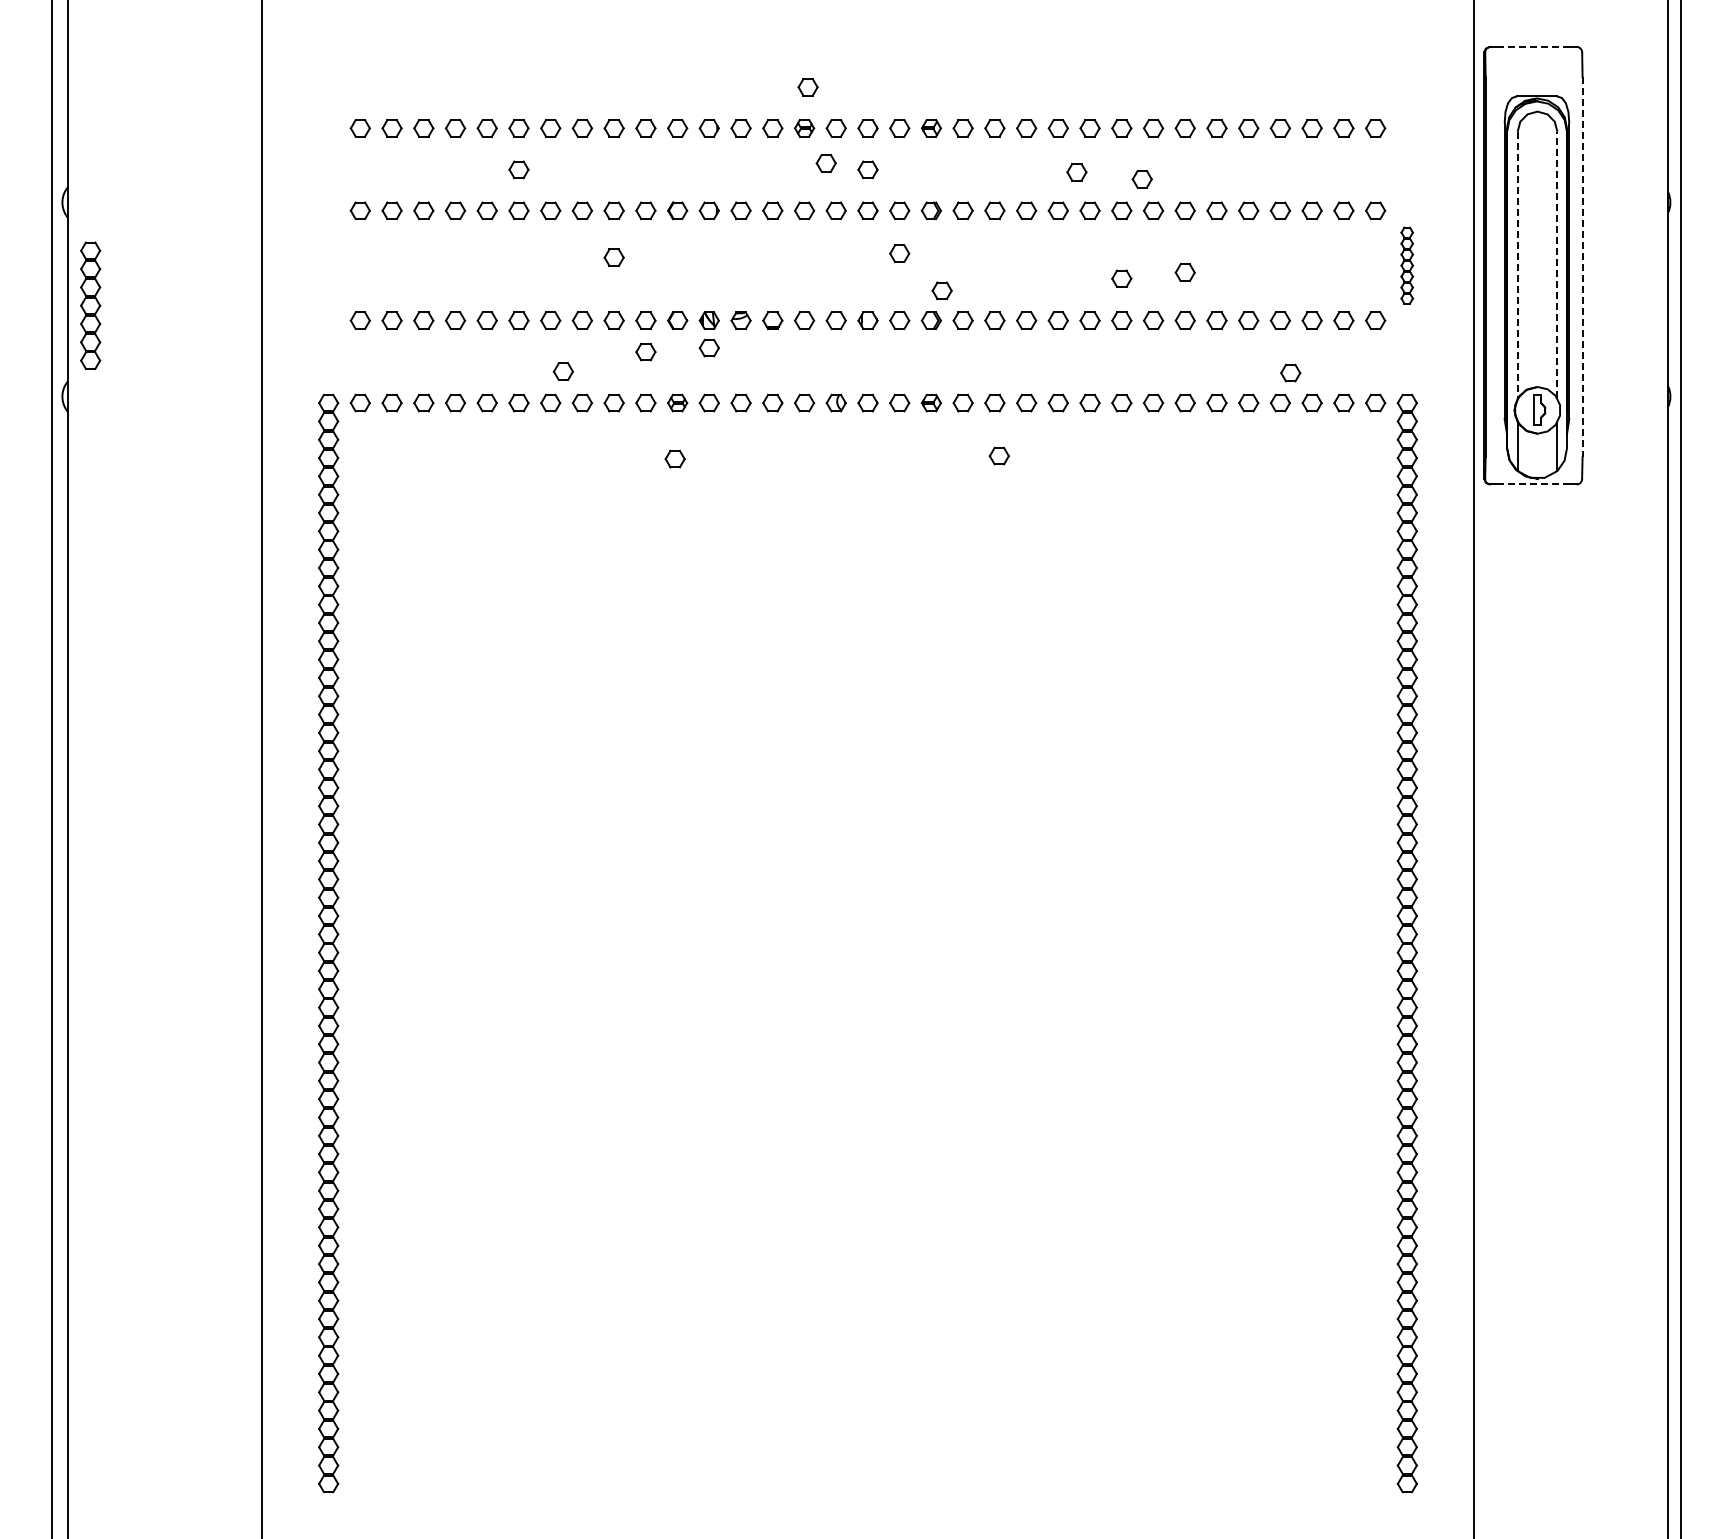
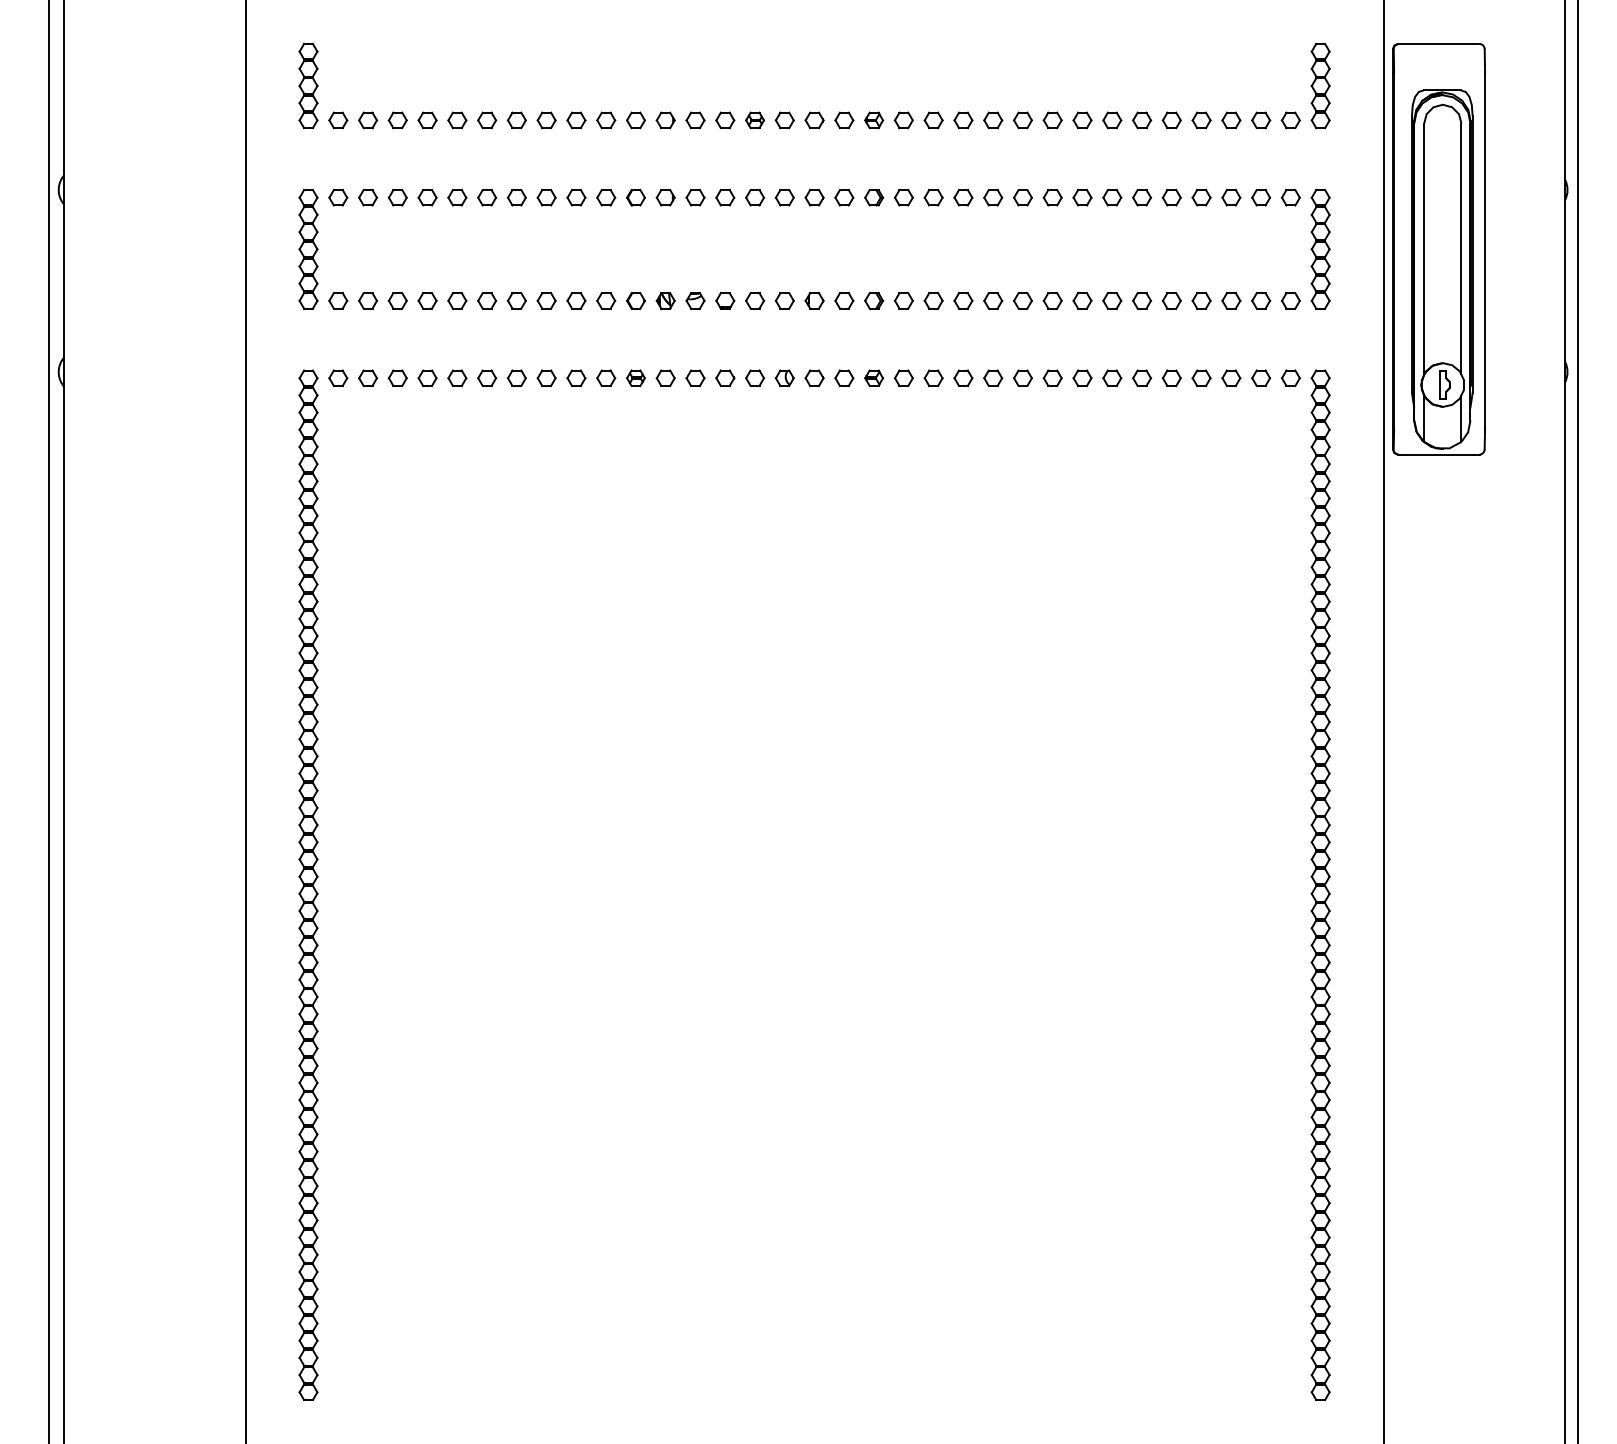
line: (1533, 47) -> (1439, 44), dashed -> solid
part: (807, 87) -> (757, 82), removed
part: (328, 91) -> (308, 85), added
part: (1406, 91) -> (1319, 85), added
part: (825, 163) -> (774, 153), removed
part: (518, 169) -> (486, 159), removed
part: (867, 169) -> (814, 159), removed
part: (1076, 172) -> (1010, 161), removed
part: (1141, 179) -> (1071, 168), removed
part: (899, 253) -> (844, 237), removed
part: (613, 257) -> (575, 241), removed
line: (1557, 264) -> (1461, 248), dashed -> solid
part: (1406, 265) -> (1319, 249), size x1.67
line: (1517, 265) -> (1424, 249), dashed -> solid
line: (1582, 267) -> (1485, 250), dashed -> solid
part: (1184, 272) -> (1111, 255), removed
part: (1121, 278) -> (1052, 261), removed
part: (941, 290) -> (883, 272), removed
part: (90, 305) -> (308, 249), moved
part: (708, 347) -> (664, 326), removed
part: (645, 351) -> (605, 329), removed
part: (562, 371) -> (527, 348), removed
part: (1290, 372) -> (1211, 349), removed
part: (998, 455) -> (937, 427), removed
part: (674, 458) -> (633, 430), removed
line: (1533, 484) -> (1439, 454), dashed -> solid

